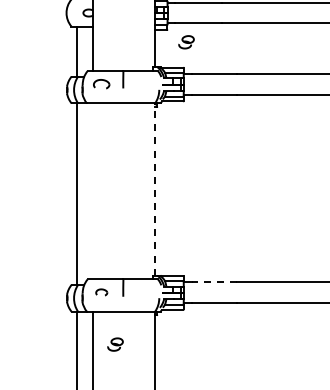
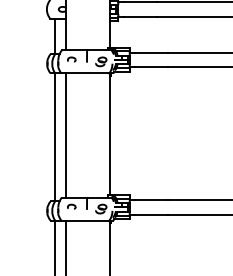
part: (186, 42) -> (101, 62), moved
part: (101, 83) -> (71, 59), size x0.71
line: (155, 189) -> (109, 134), dashed -> solid
line: (93, 191) -> (65, 135), added
line: (214, 282) -> (151, 199), dashed -> solid
part: (115, 344) -> (101, 209), moved

